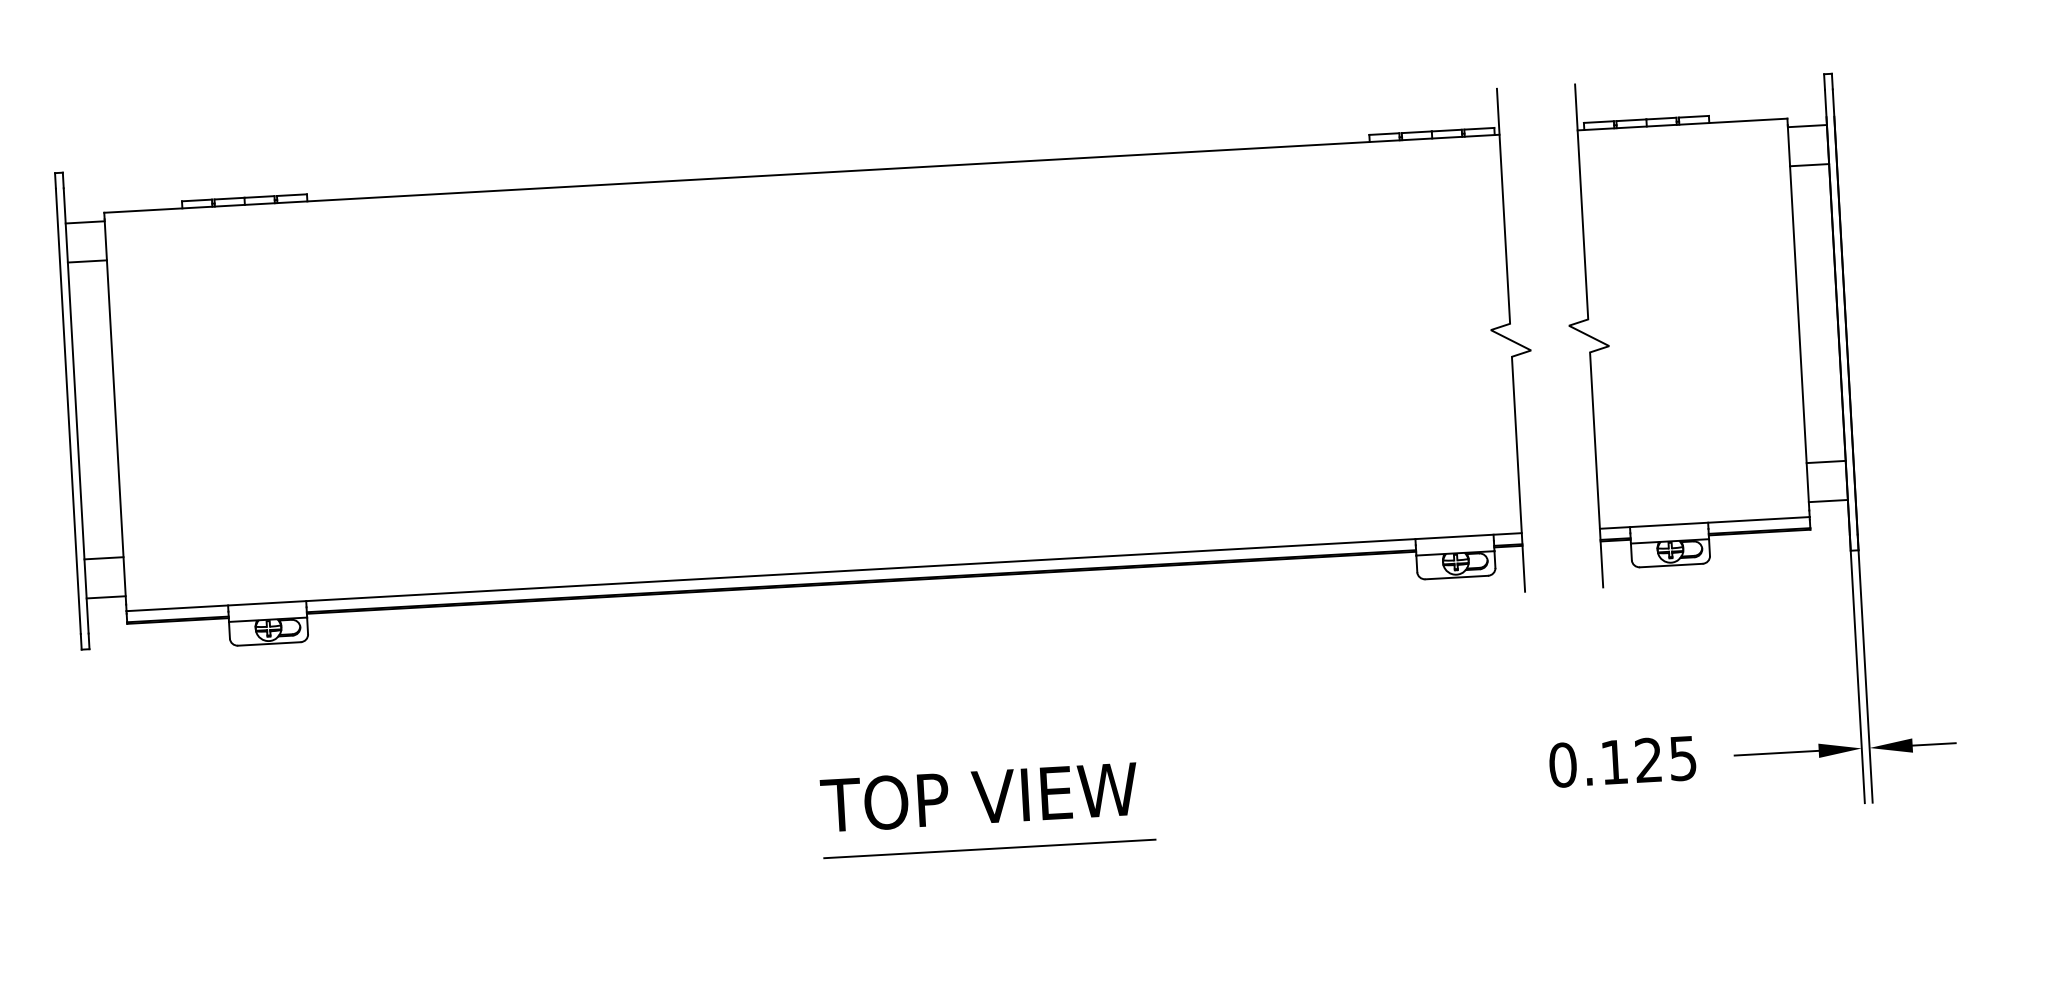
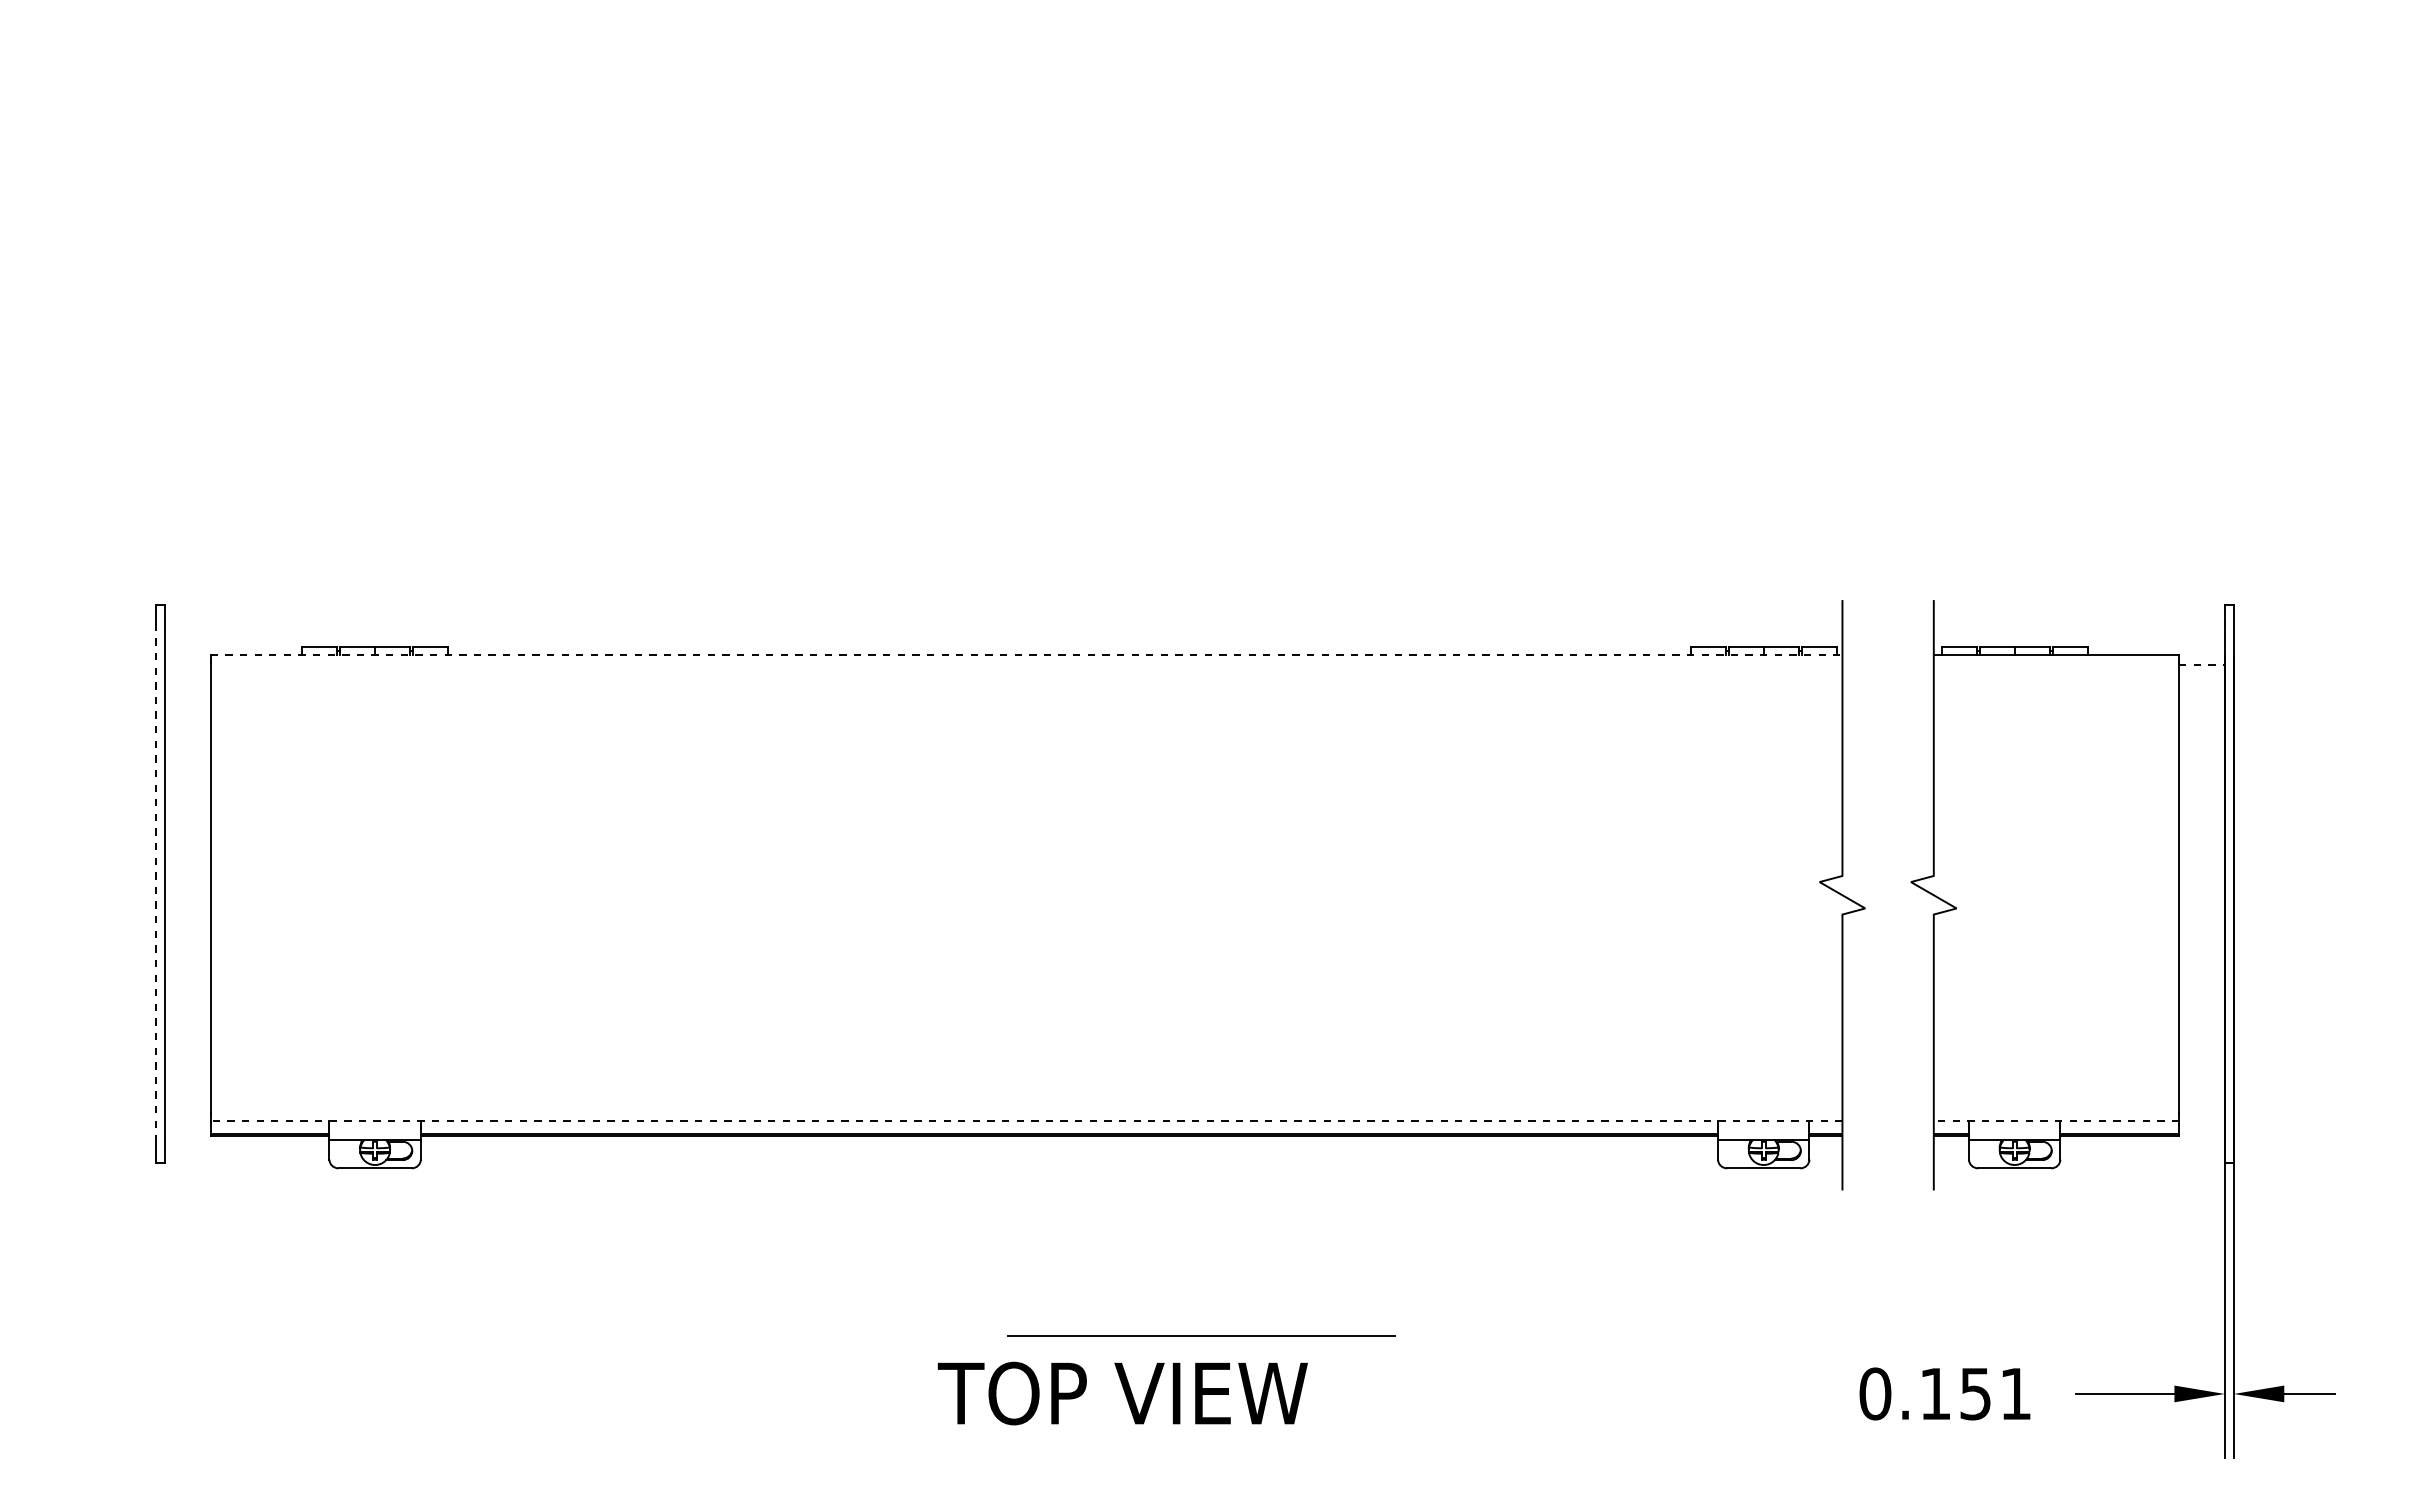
line: (1807, 125) -> (2201, 664), solid -> dashed
line: (1809, 165) -> (2201, 710), removed
line: (801, 173) -> (1026, 654), solid -> dashed
line: (84, 222) -> (187, 664), removed
line: (87, 261) -> (187, 710), removed
line: (68, 411) -> (155, 884), solid -> dashed
line: (1825, 461) -> (2201, 1057), removed
line: (1827, 501) -> (2201, 1103), removed
line: (1704, 522) -> (2056, 1120), solid -> dashed
line: (103, 558) -> (187, 1057), removed
line: (824, 571) -> (1026, 1120), solid -> dashed
line: (105, 597) -> (187, 1103), removed
text: (1665, 759) -> (1995, 1393), 0.125 -> 0.151
text: (979, 797) -> (1122, 1393), moved
line: (989, 848) -> (1201, 1335), moved

